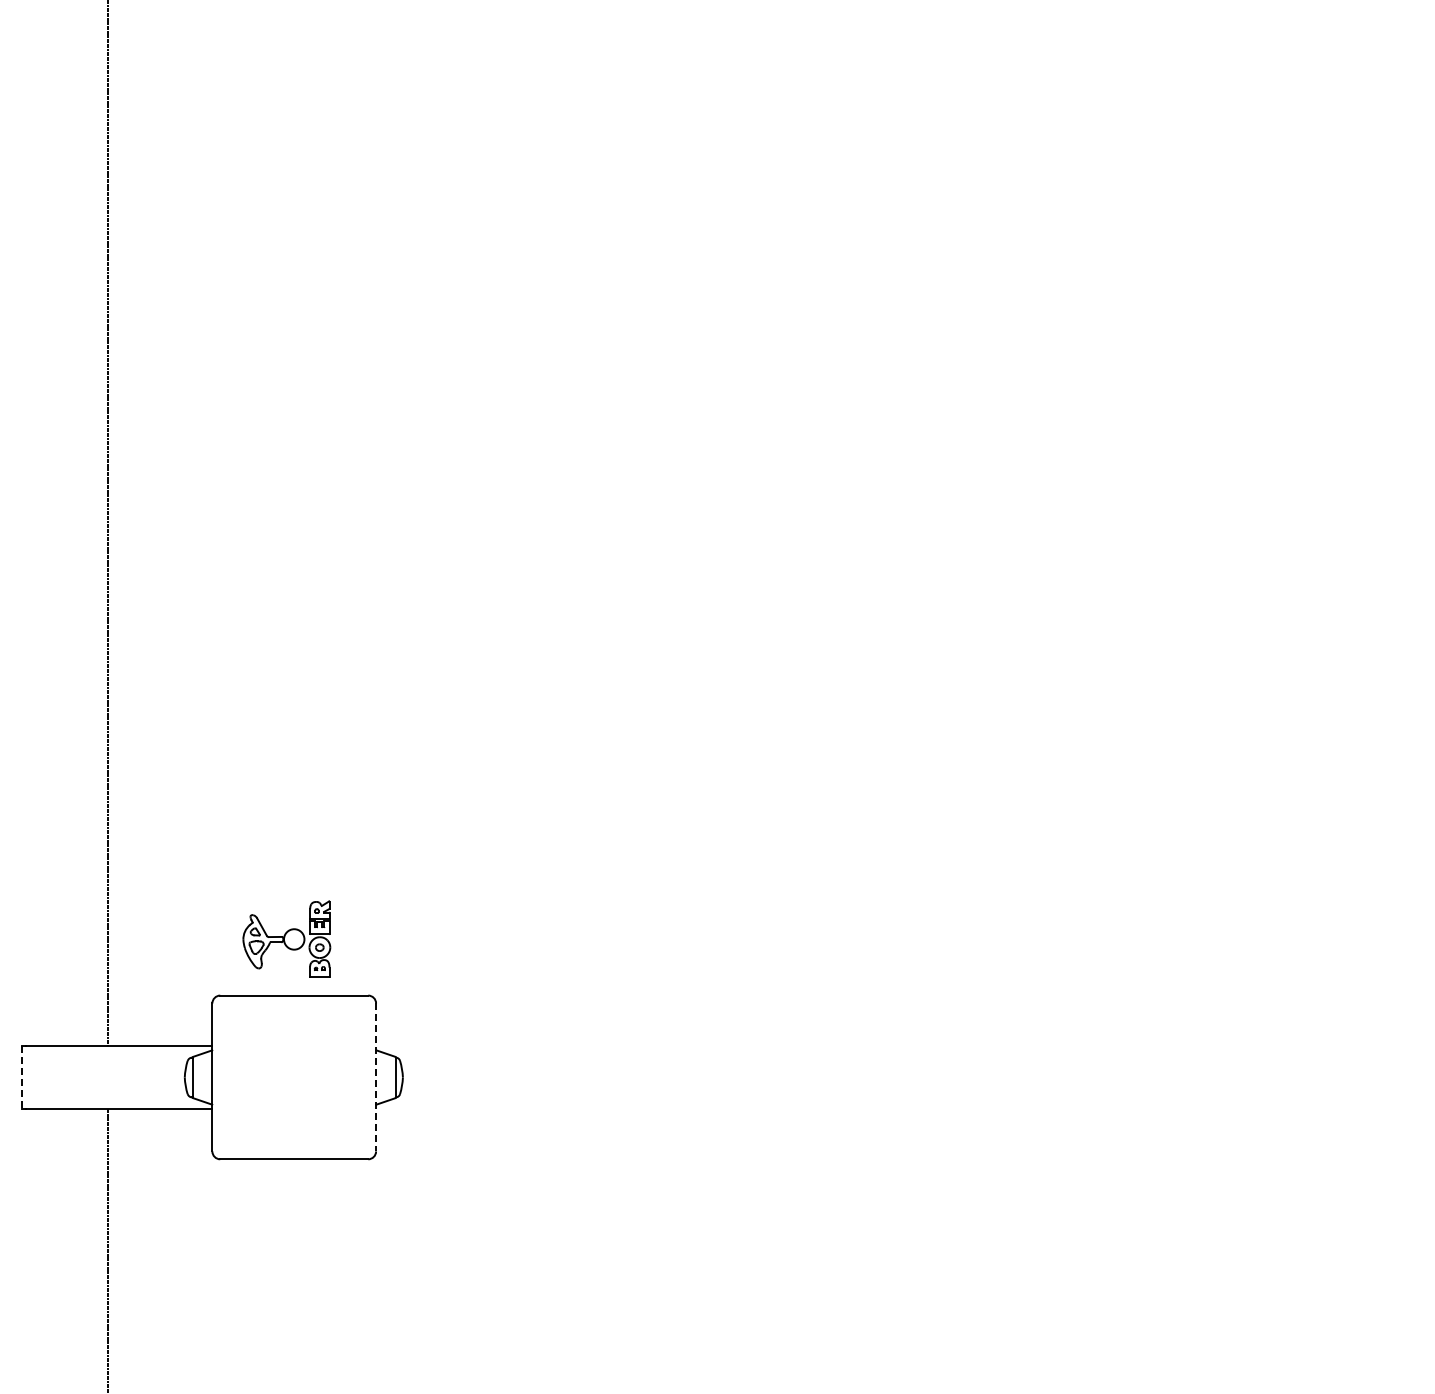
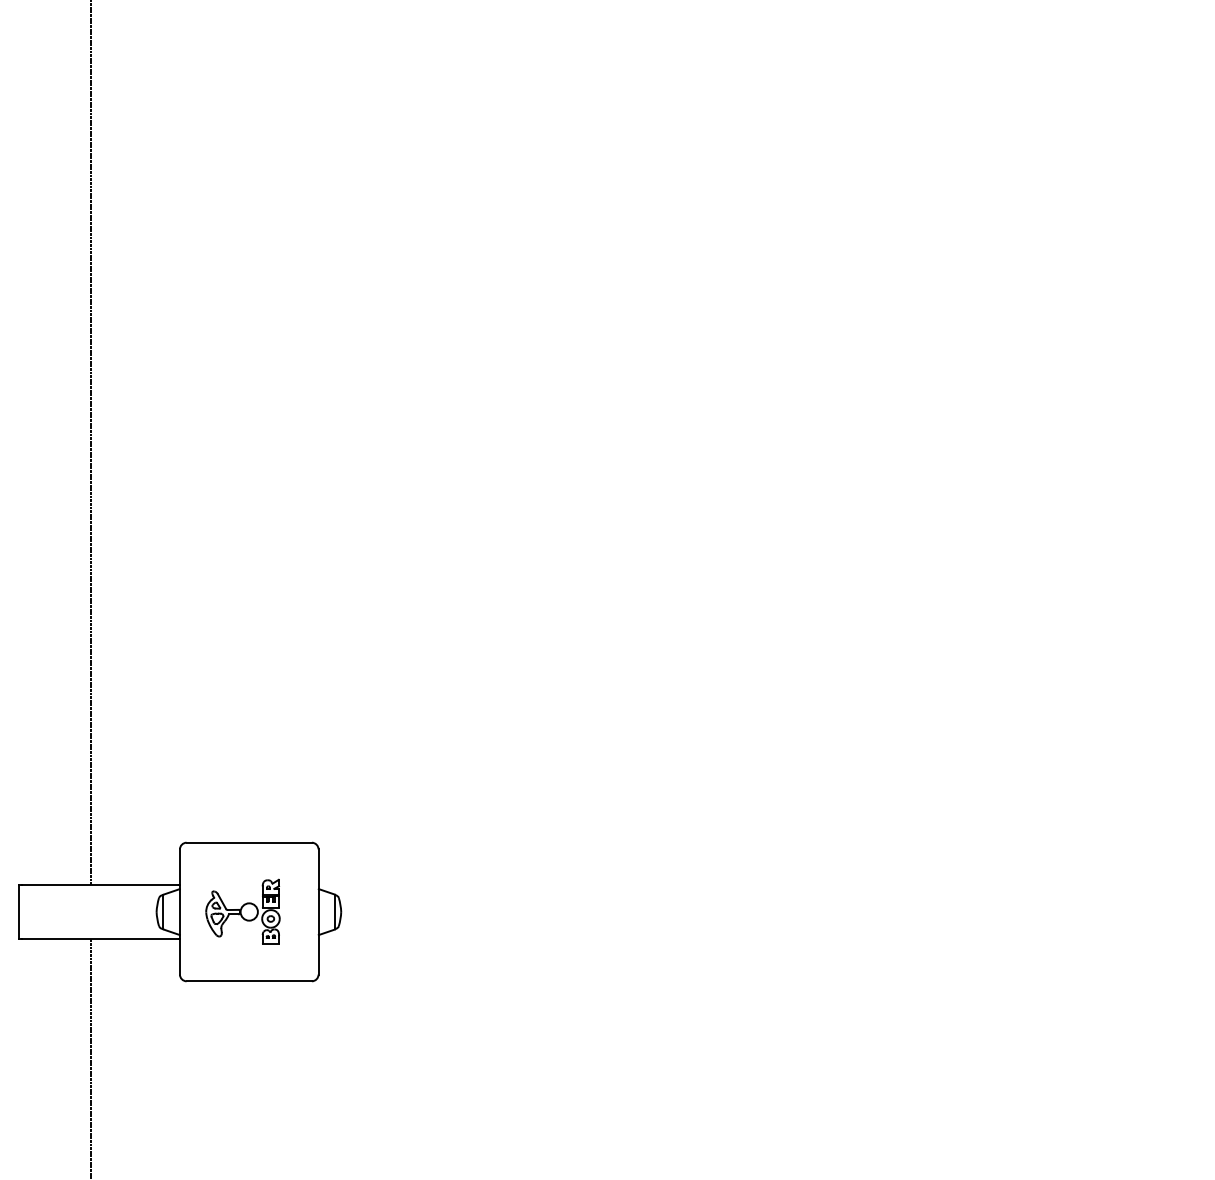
part: (286, 938) -> (242, 911), moved
line: (22, 1077) -> (19, 912), dashed -> solid
line: (376, 1077) -> (318, 912), dashed -> solid

